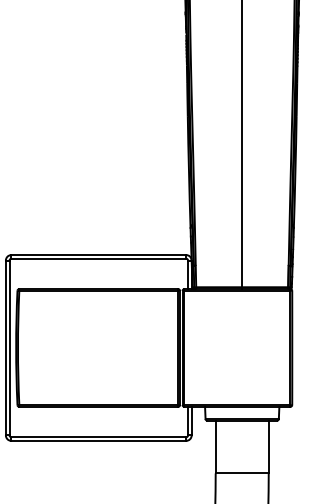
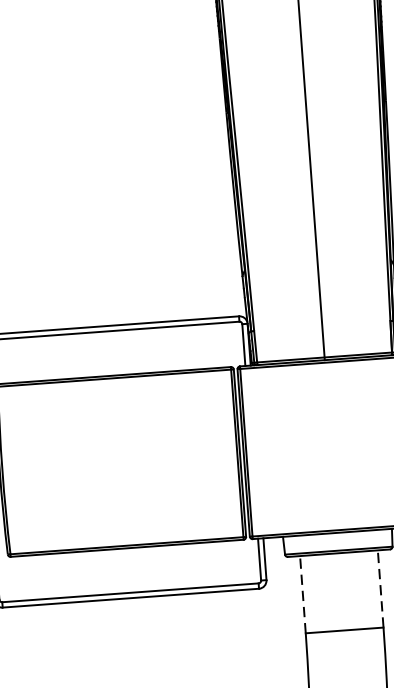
line: (215, 446) -> (302, 593), solid -> dashed
line: (268, 446) -> (380, 588), solid -> dashed

